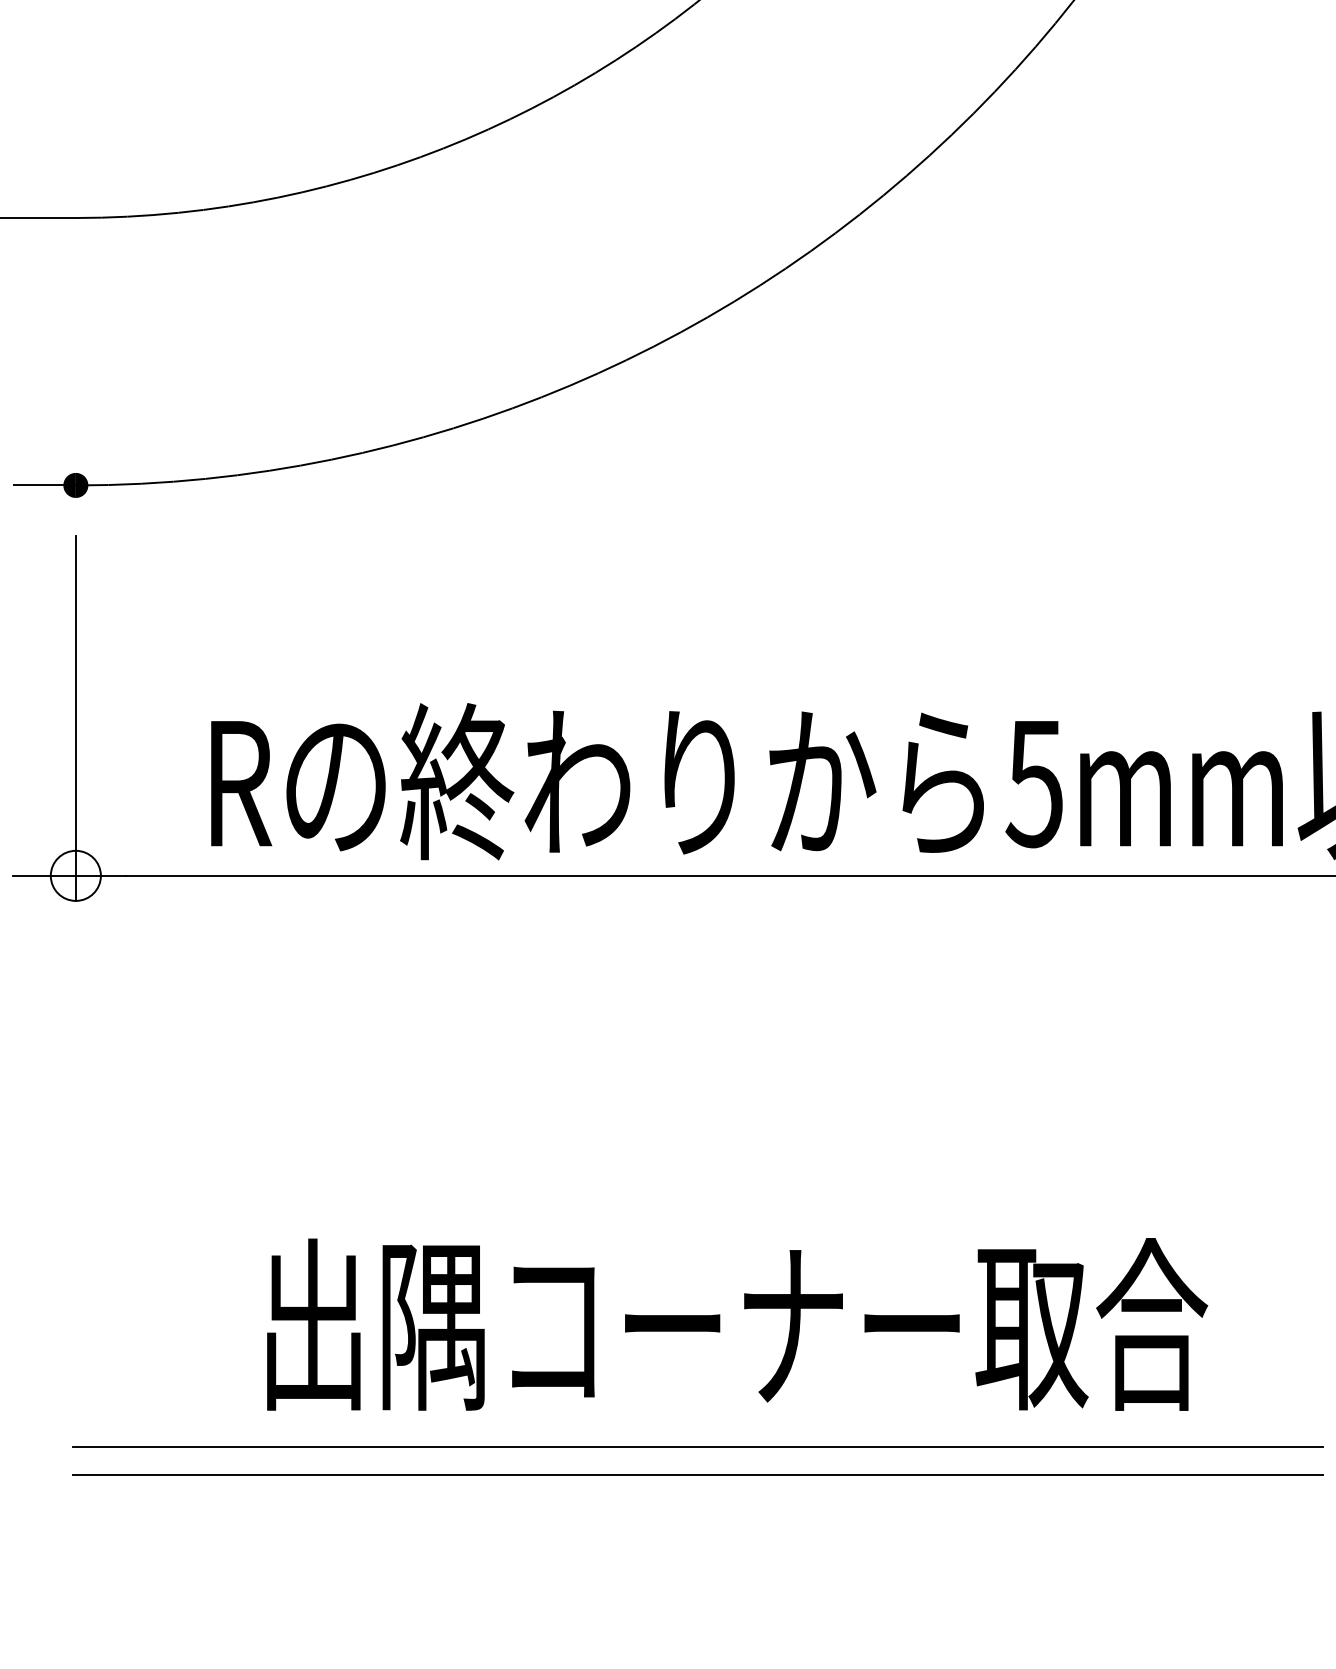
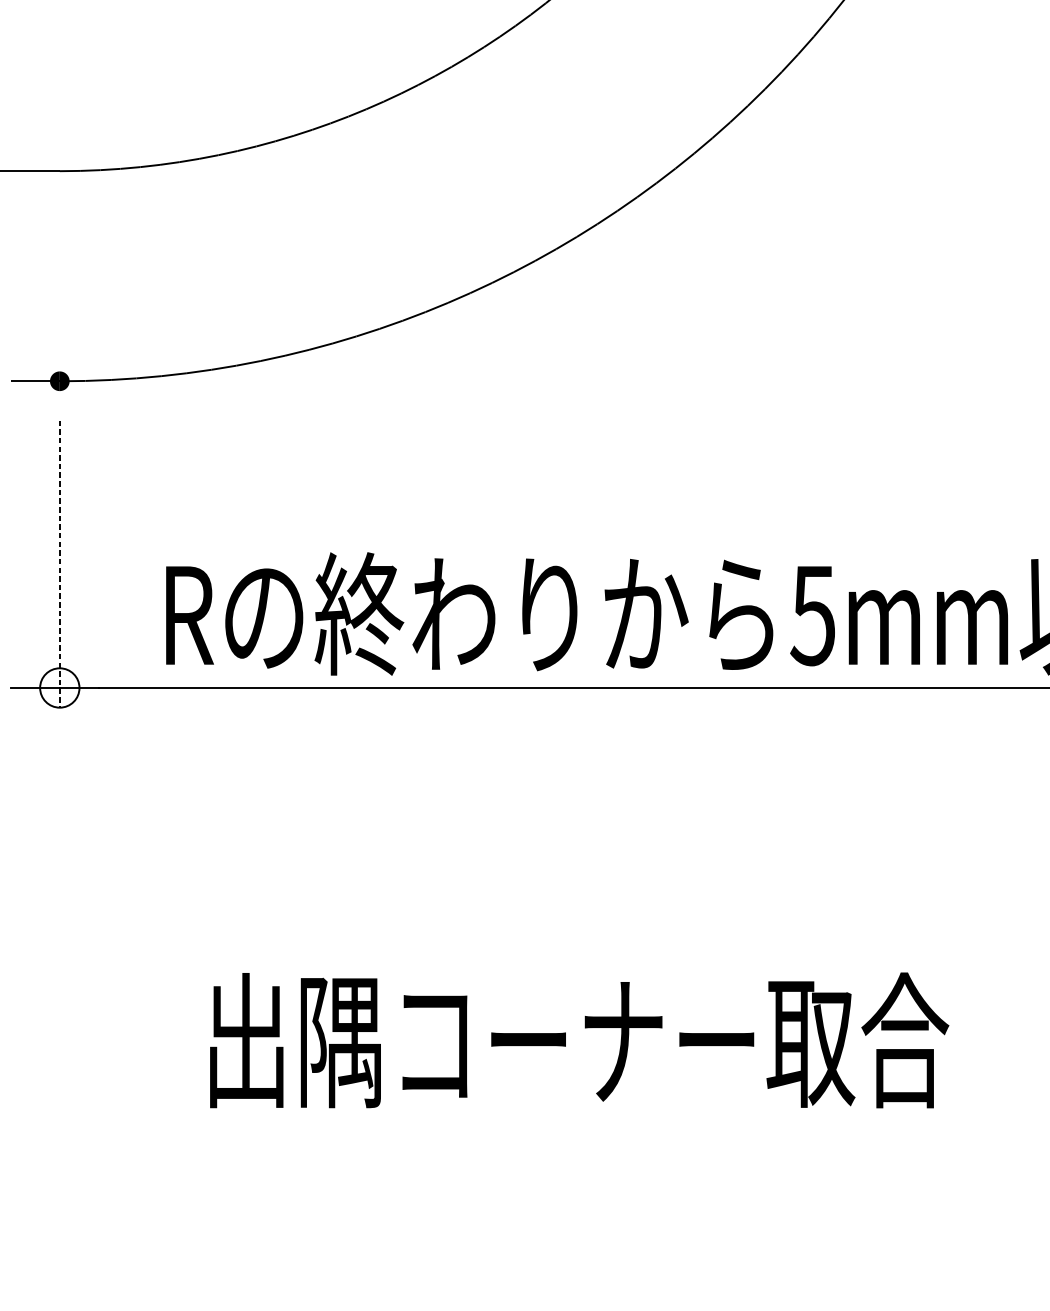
line: (75, 718) -> (59, 564), solid -> dashed
line: (698, 1447) -> (548, 1137), removed
line: (698, 1474) -> (548, 1158), removed

